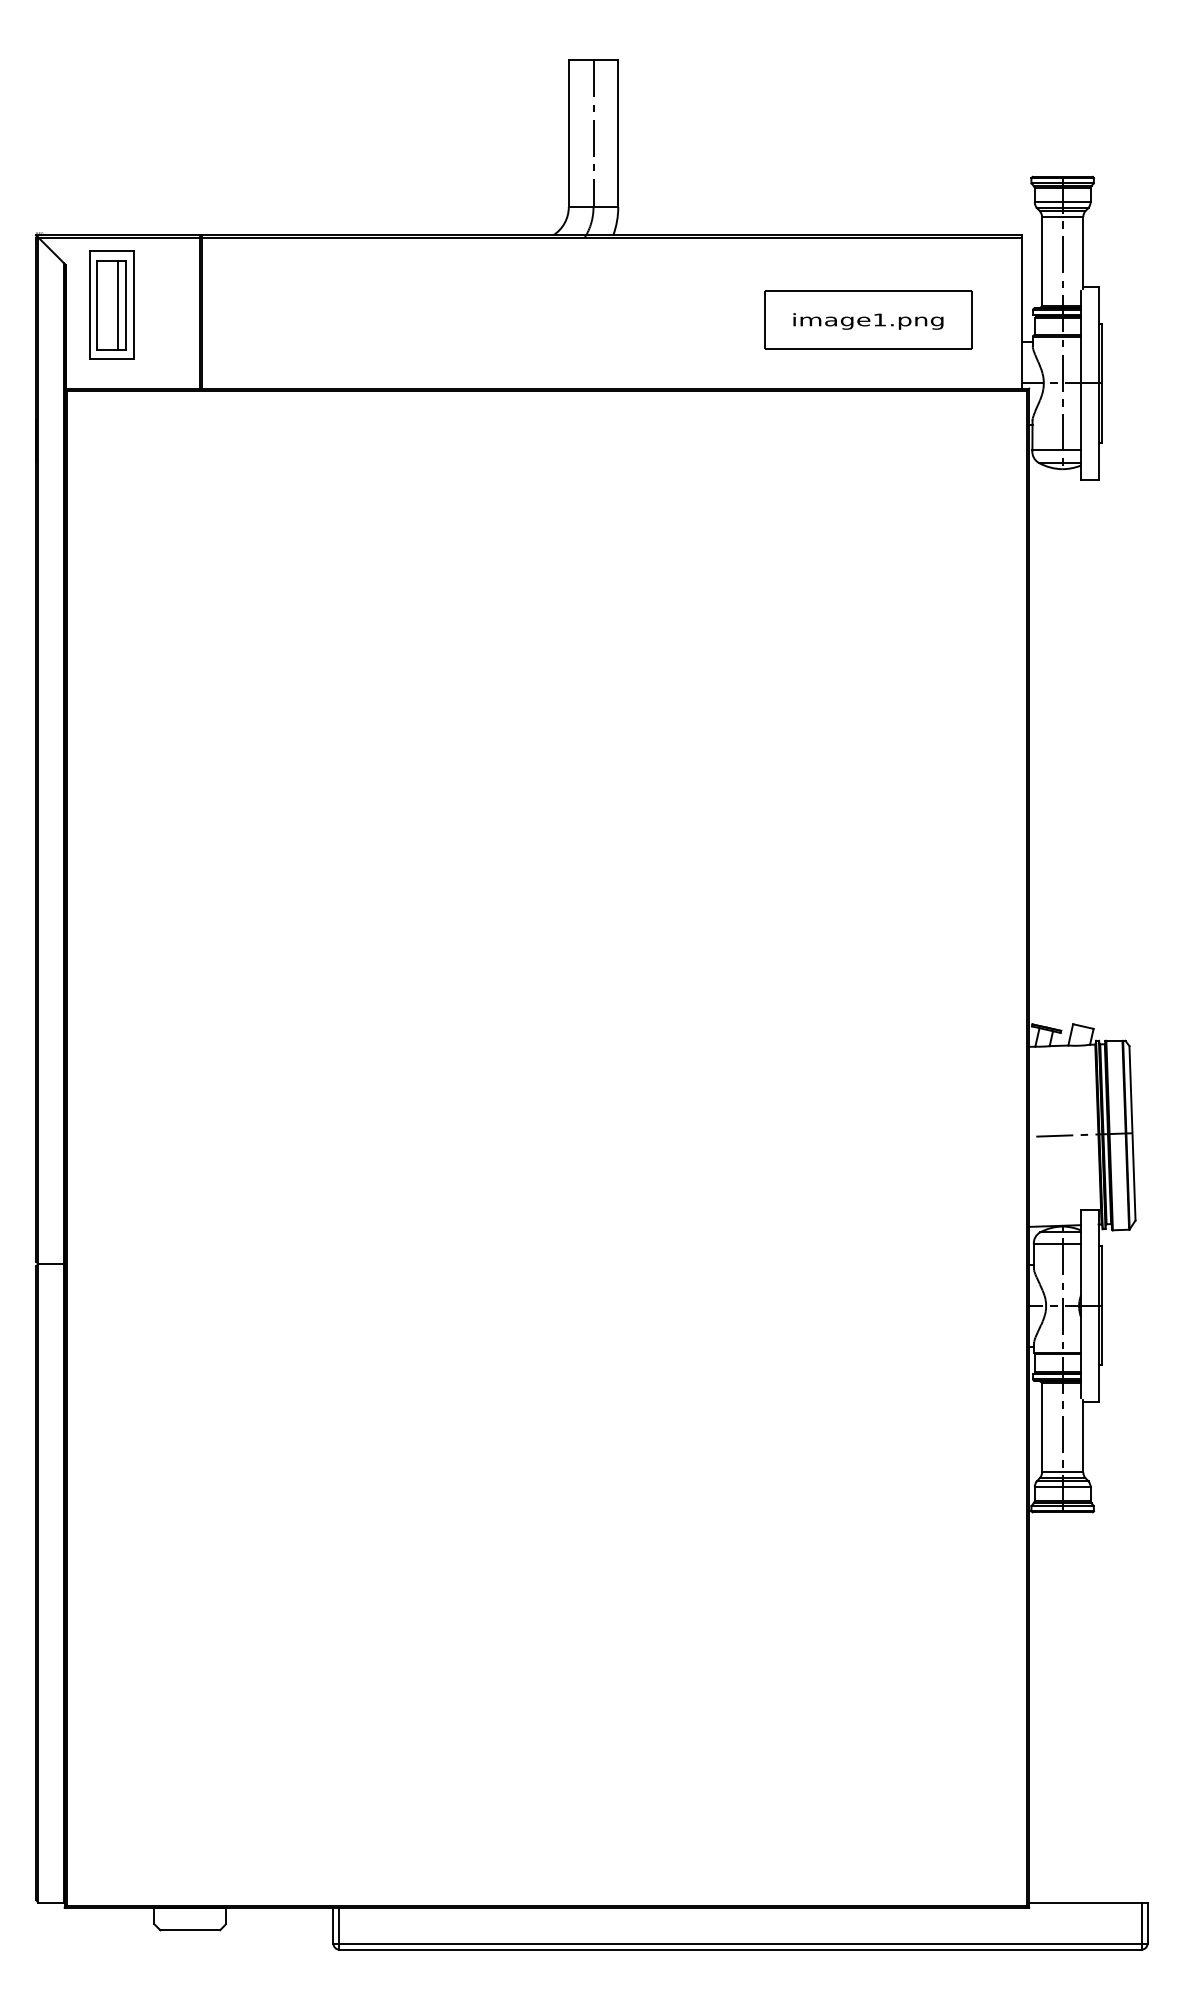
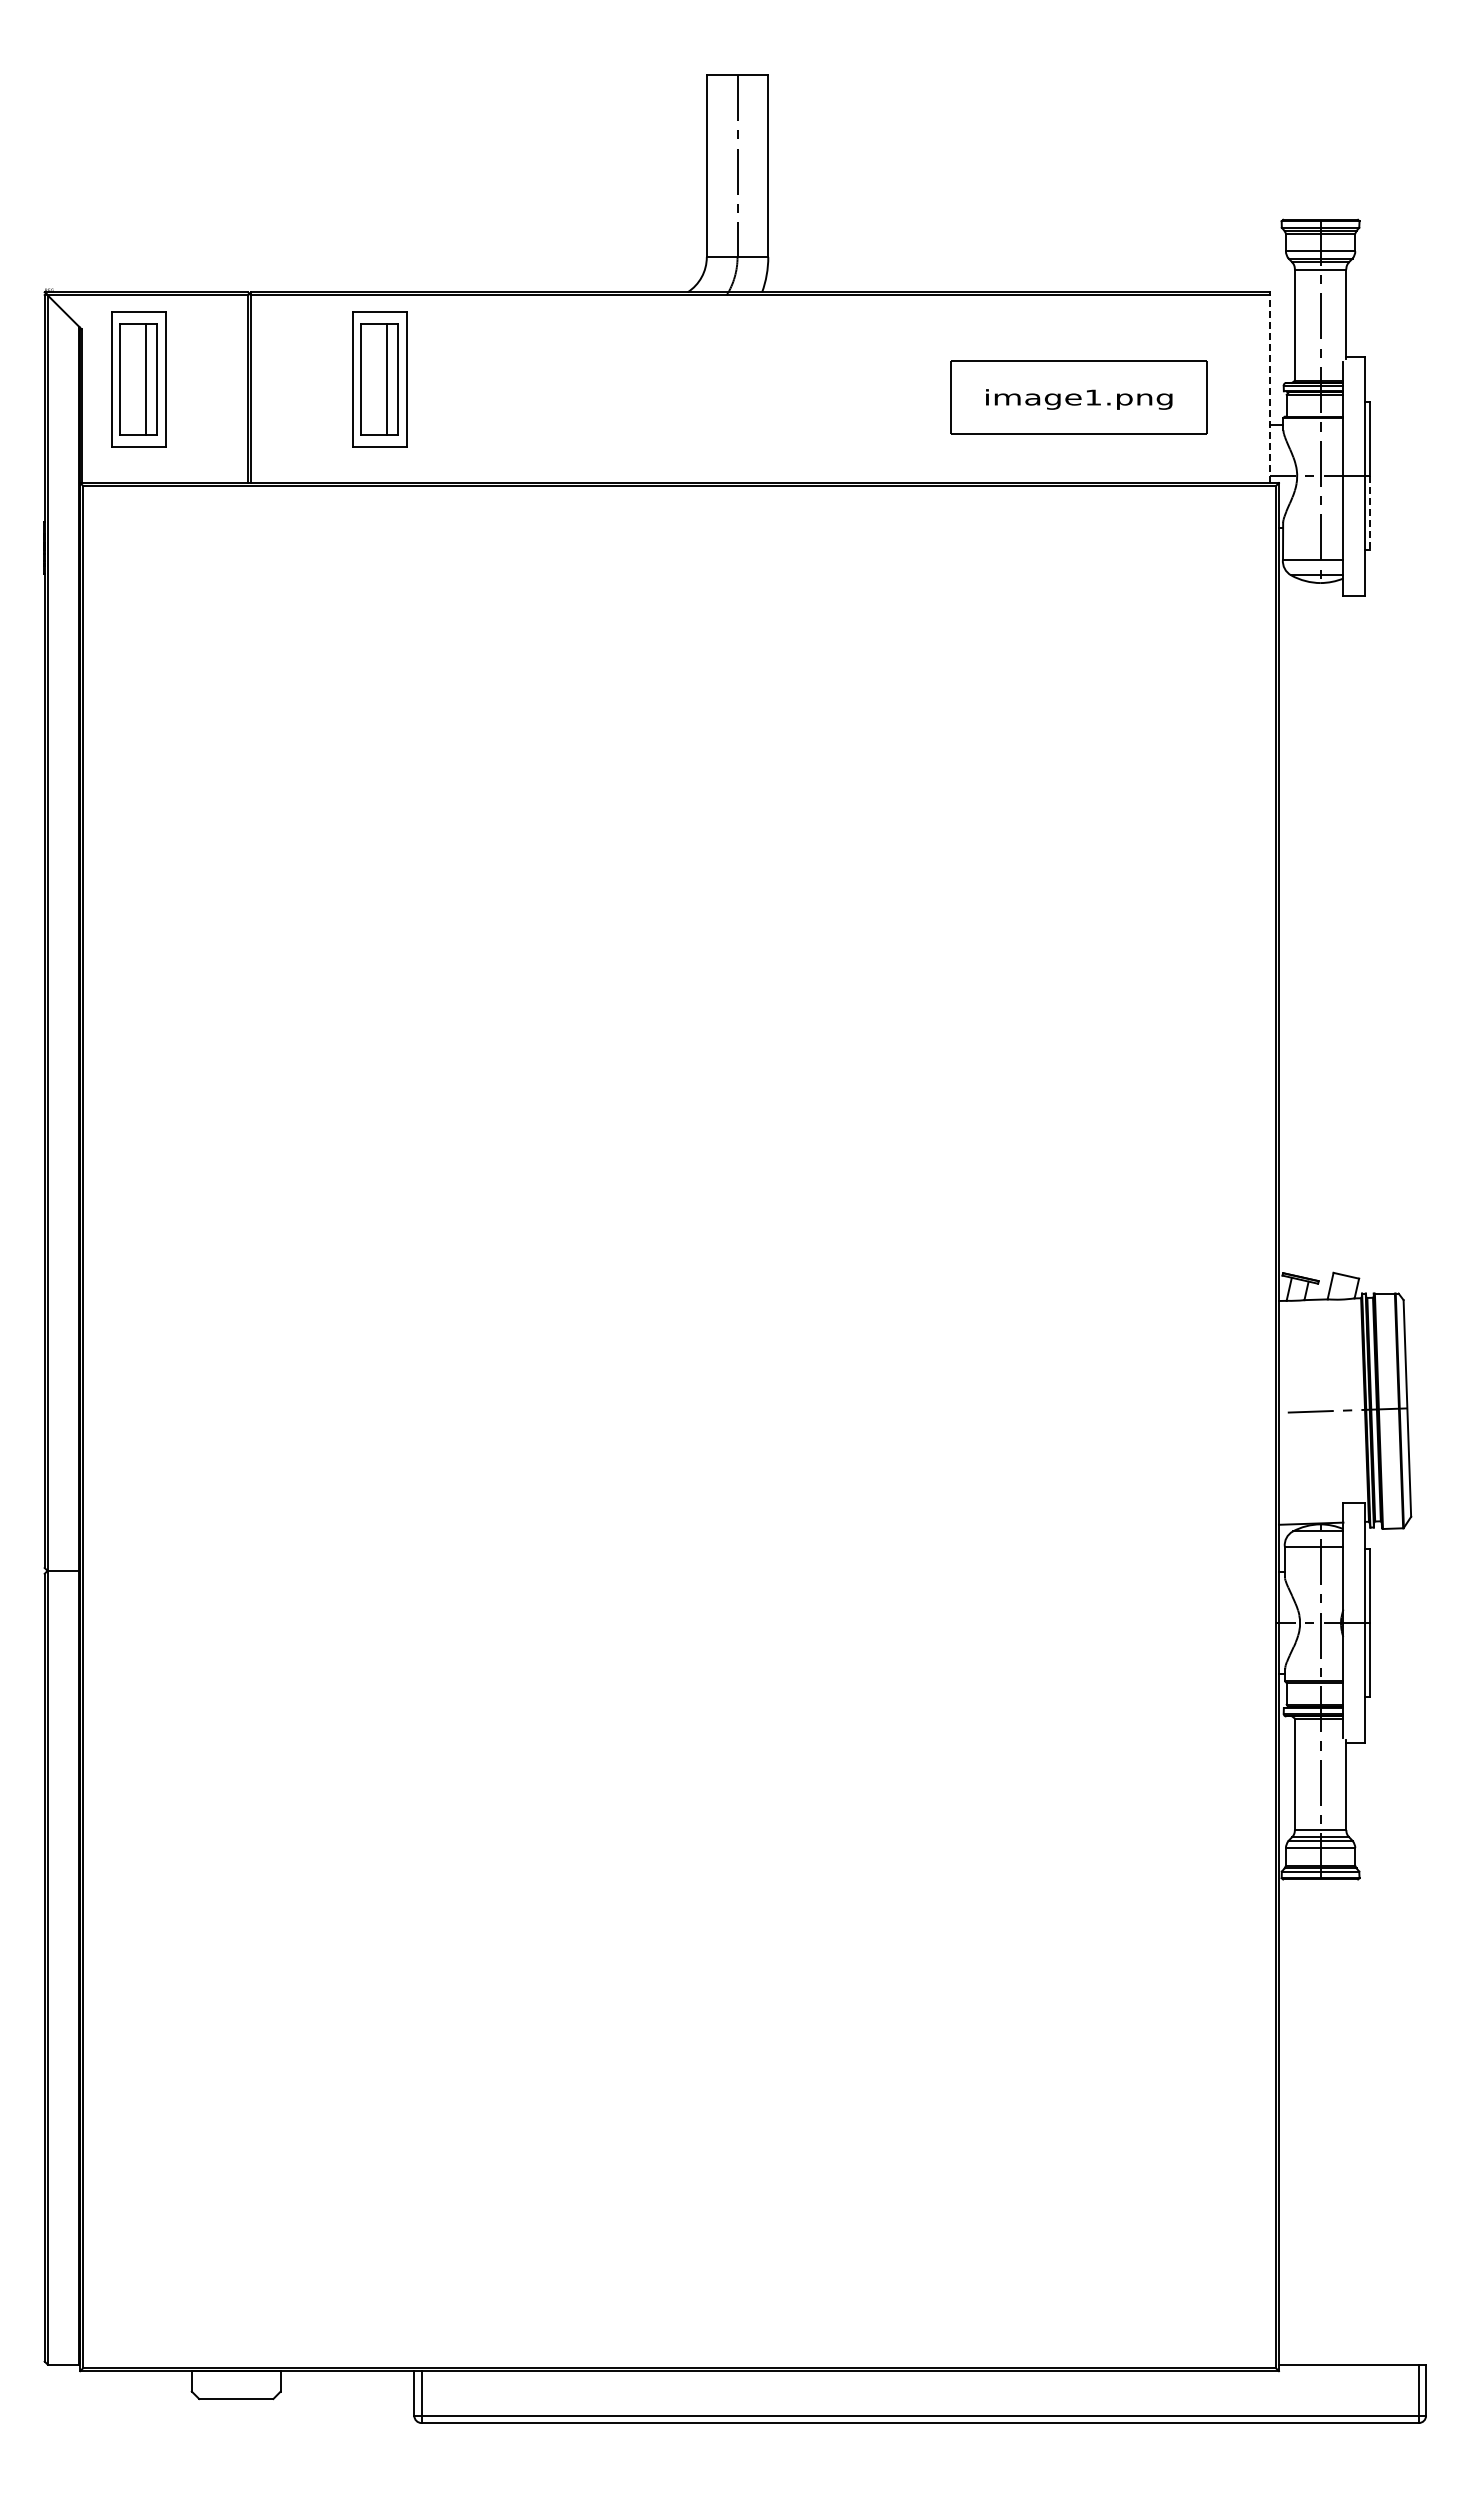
part: (305, 305) -> (379, 379), added
line: (1021, 313) -> (1269, 389), solid -> dashed
line: (1102, 413) -> (1369, 513), solid -> dashed

